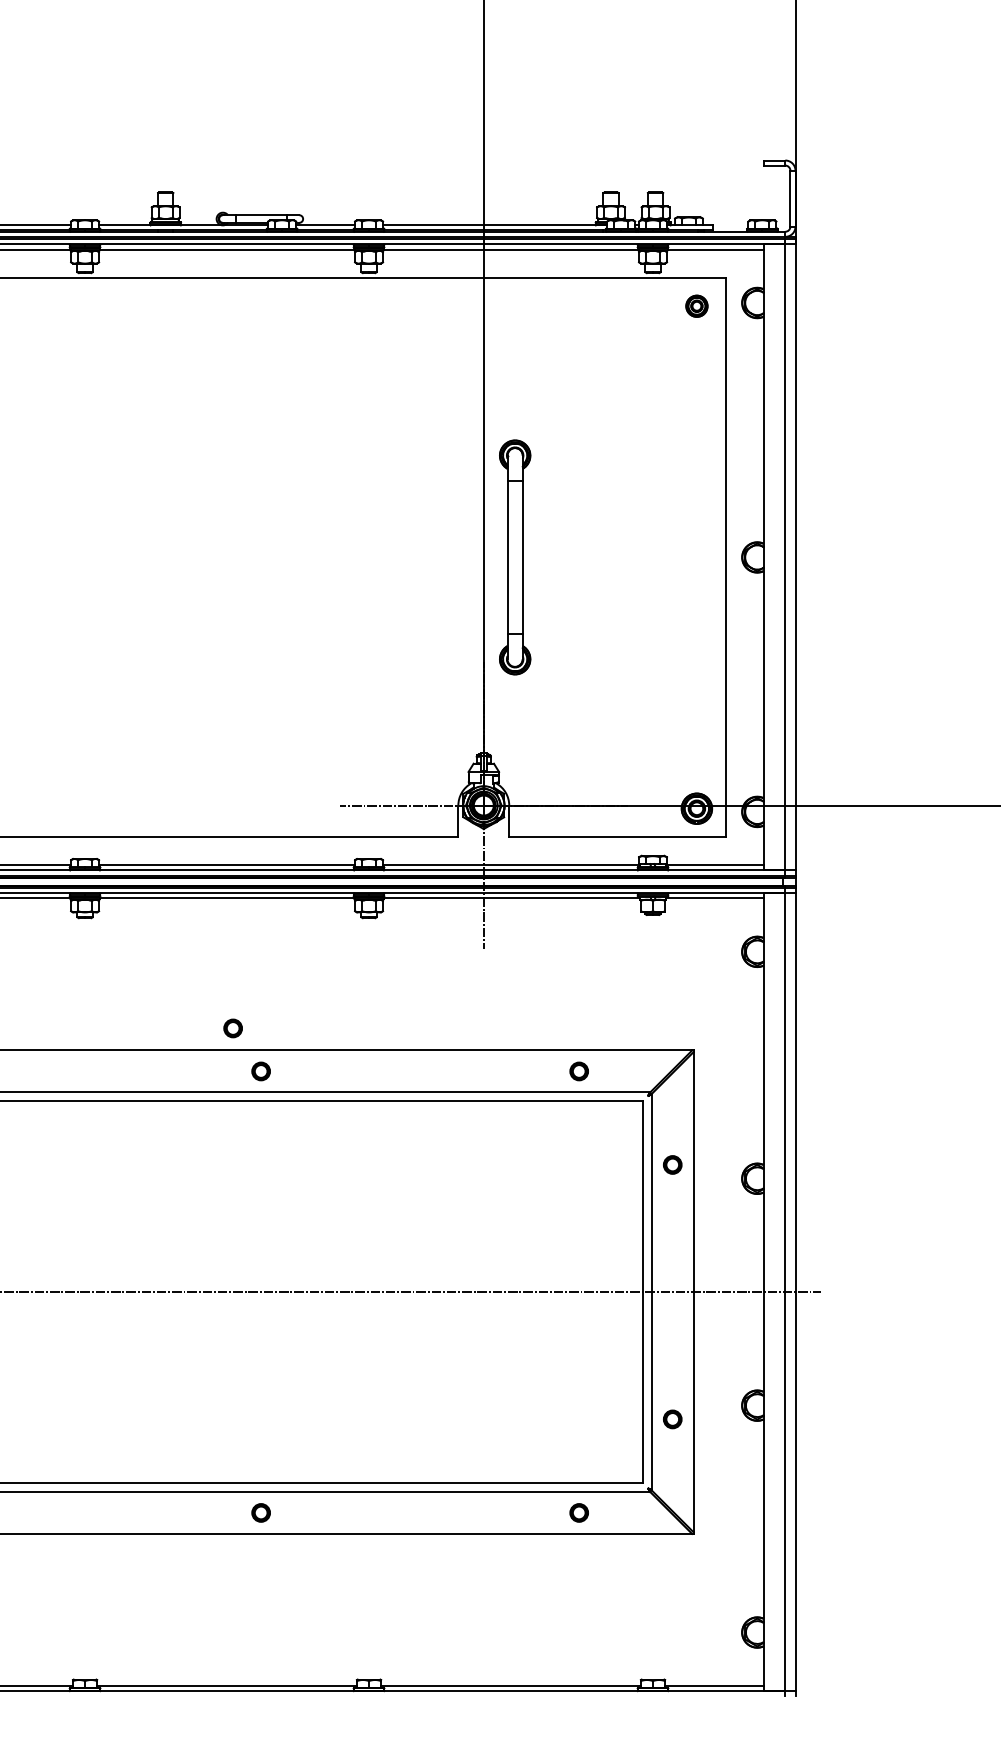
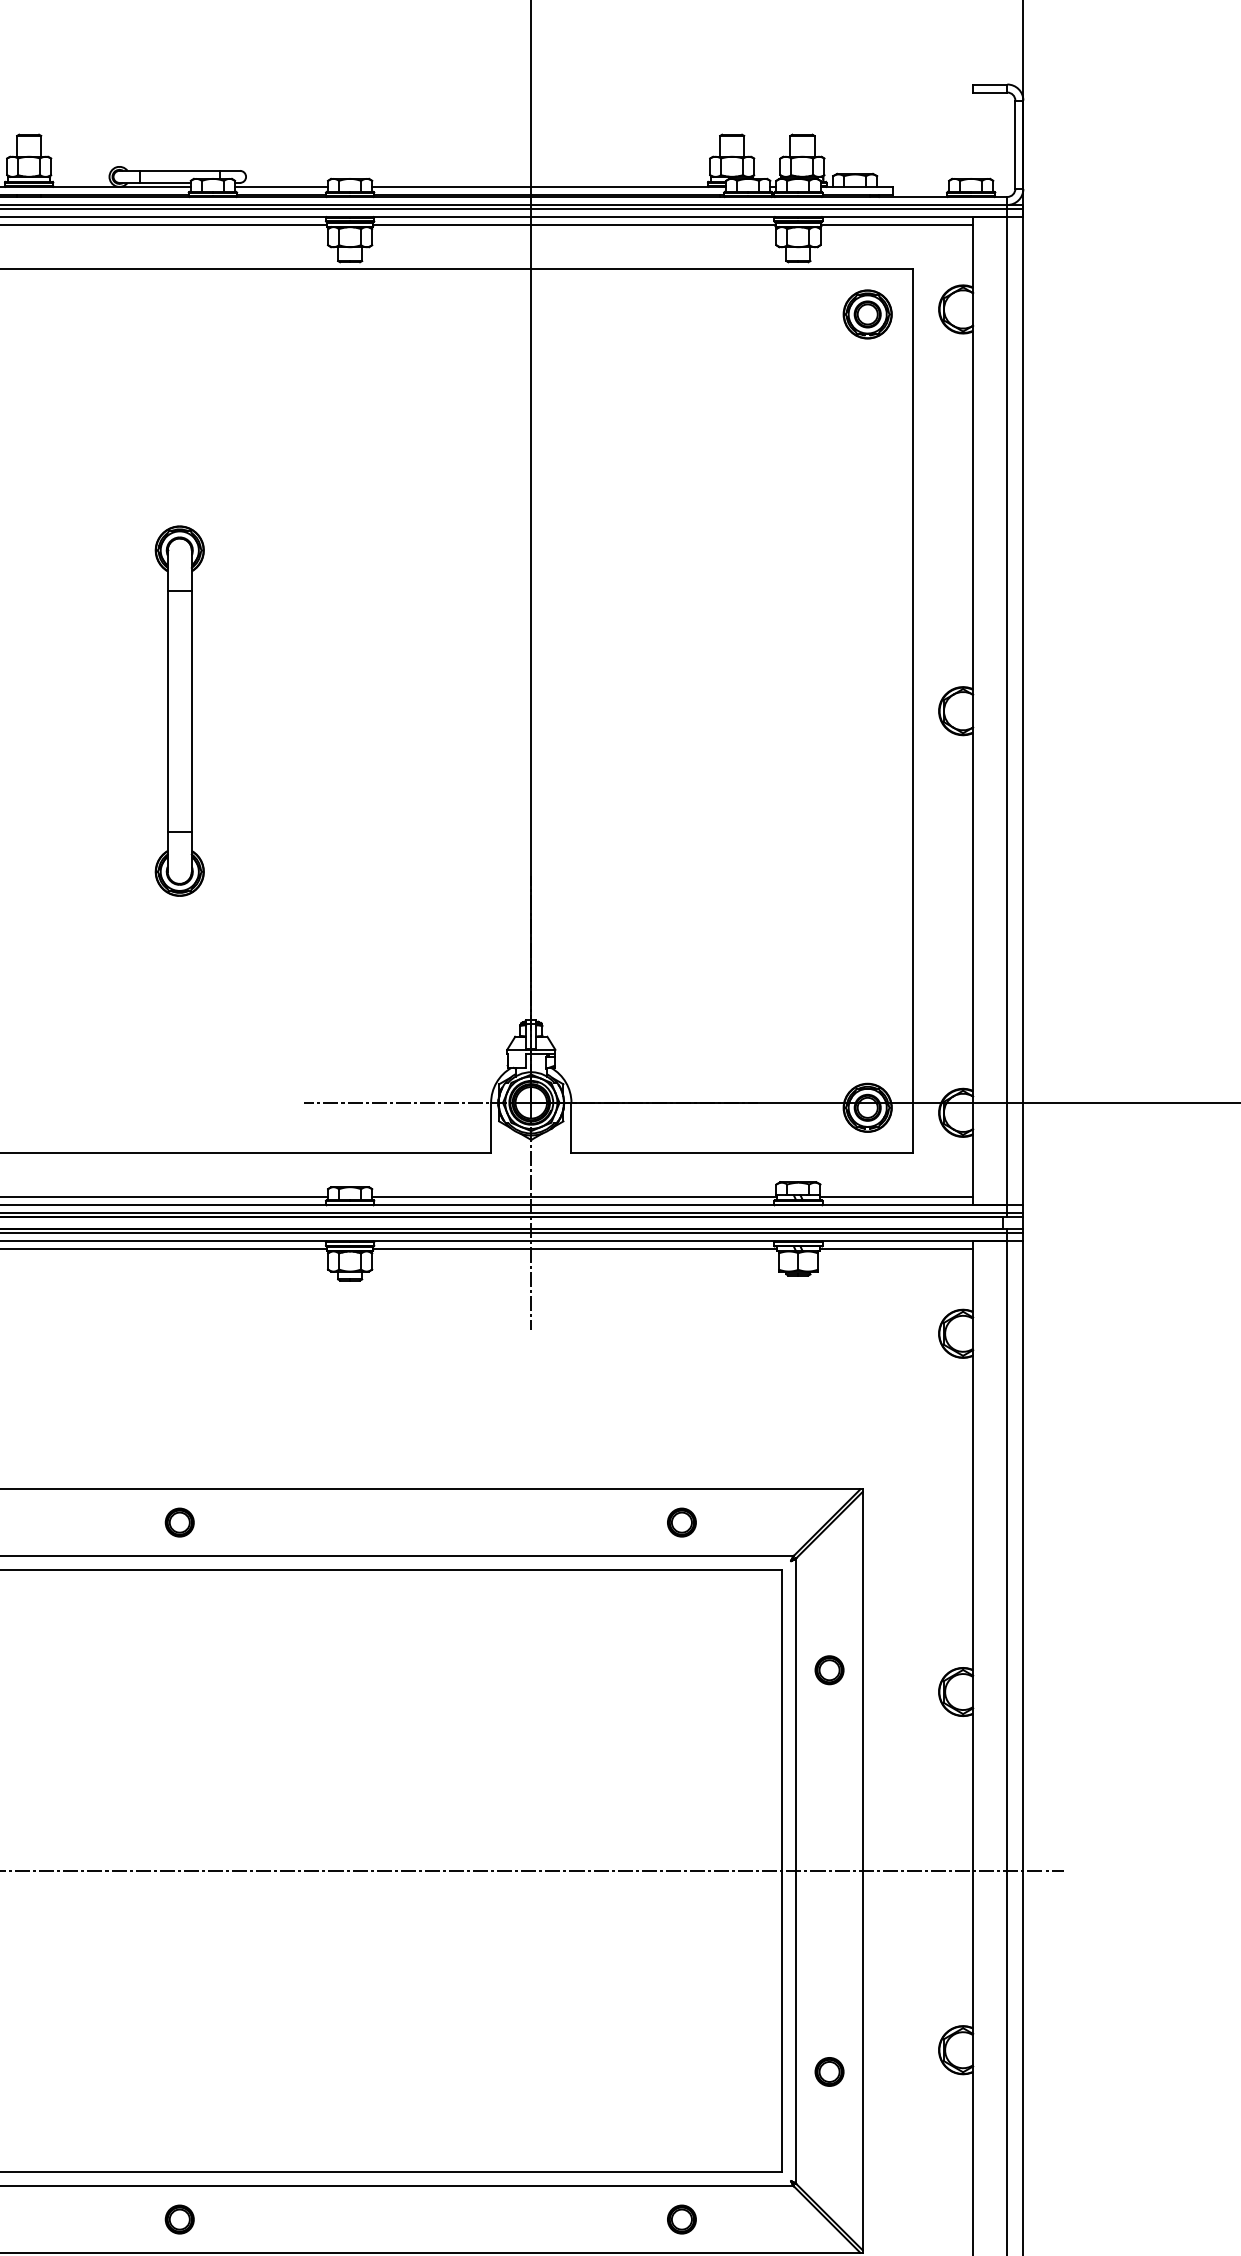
part: (696, 306) -> (867, 314), size x1.43
part: (515, 557) -> (180, 711), moved
part: (232, 1028) -> (134, 1454), removed

